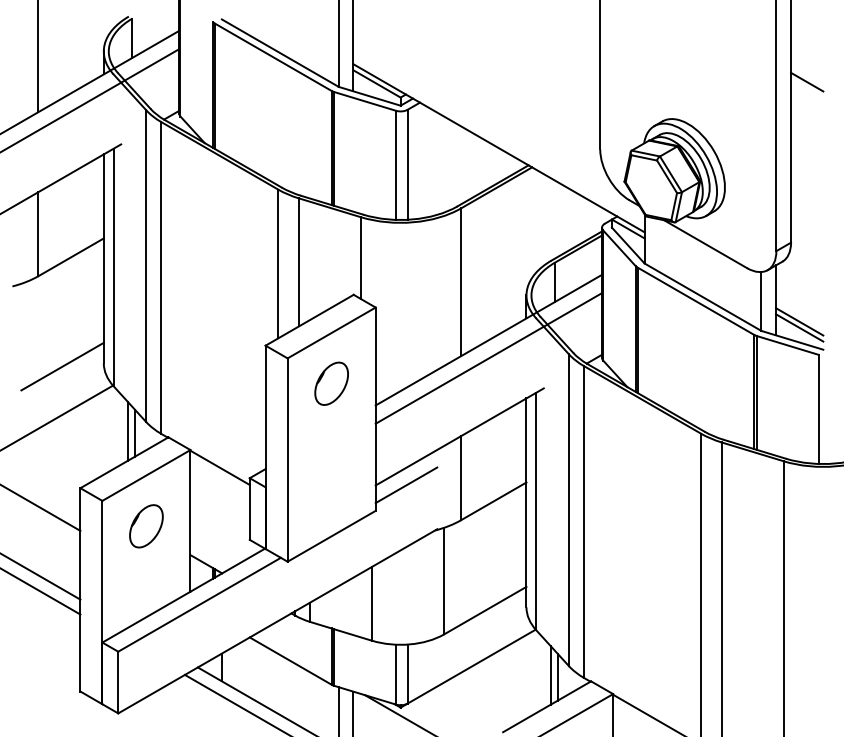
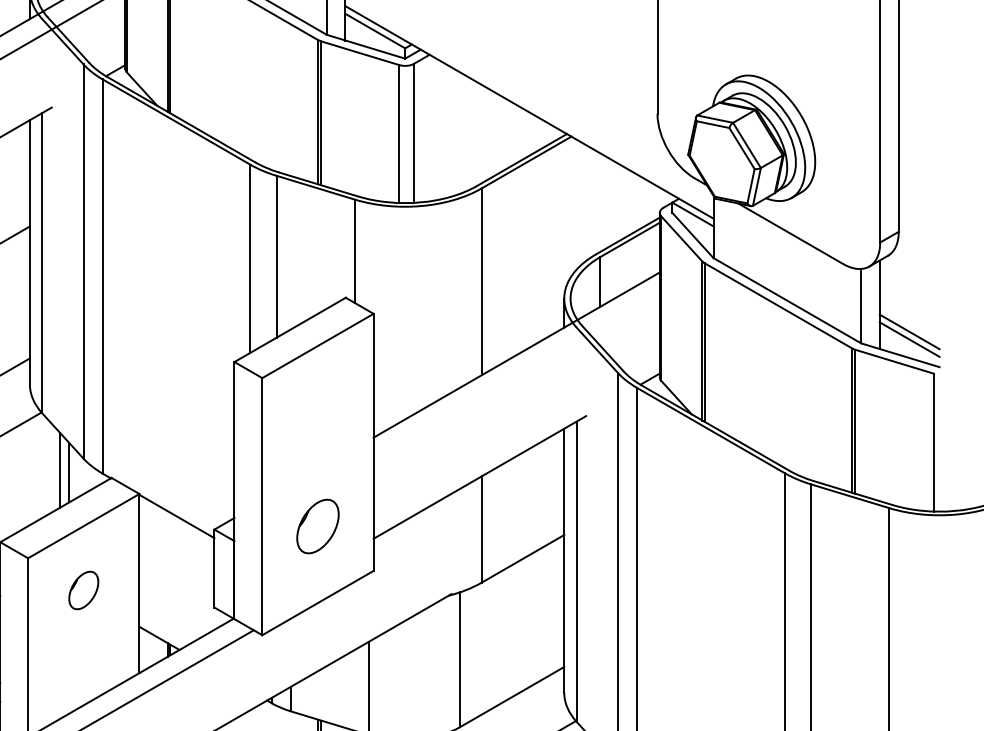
line: (807, 81) -> (919, 28), removed
line: (488, 358) -> (516, 378), removed
part: (331, 383) -> (317, 526), moved
line: (406, 485) -> (412, 538), removed
part: (146, 526) -> (83, 590), size x0.7

